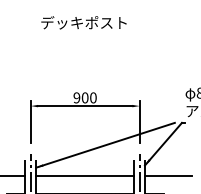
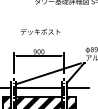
text: (84, 21) -> (40, 31), moved

